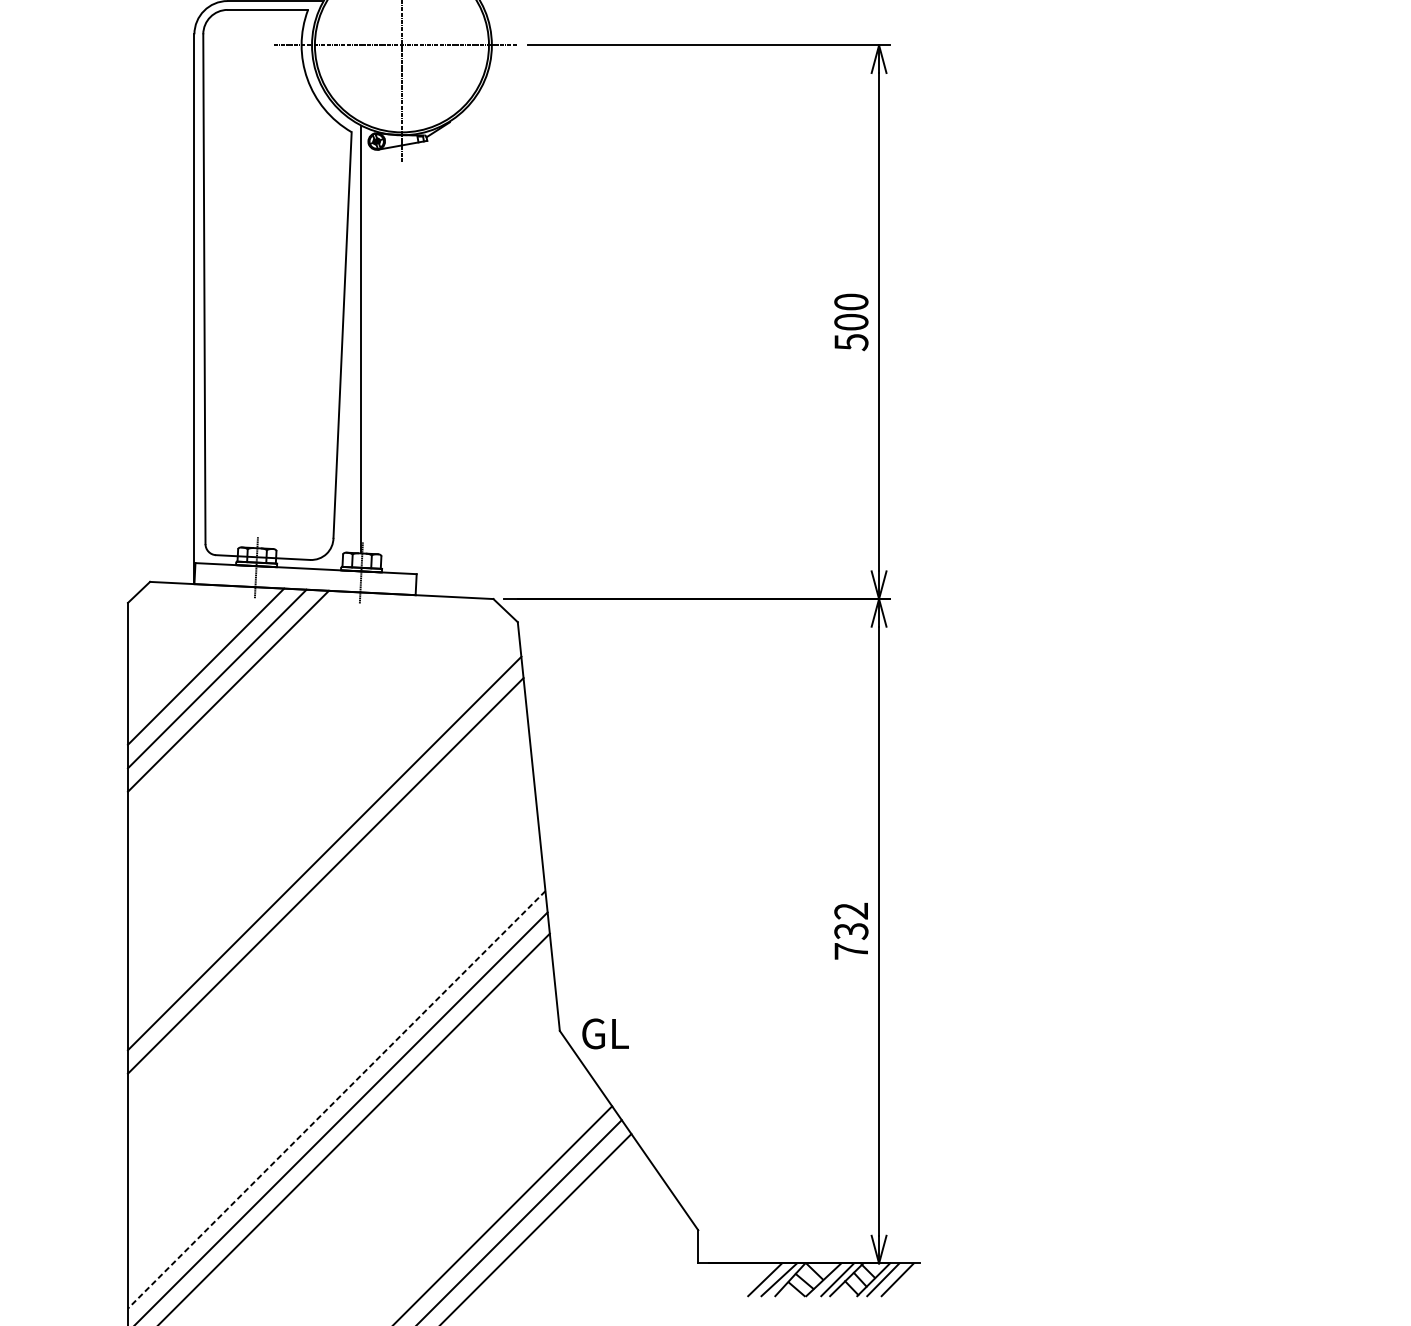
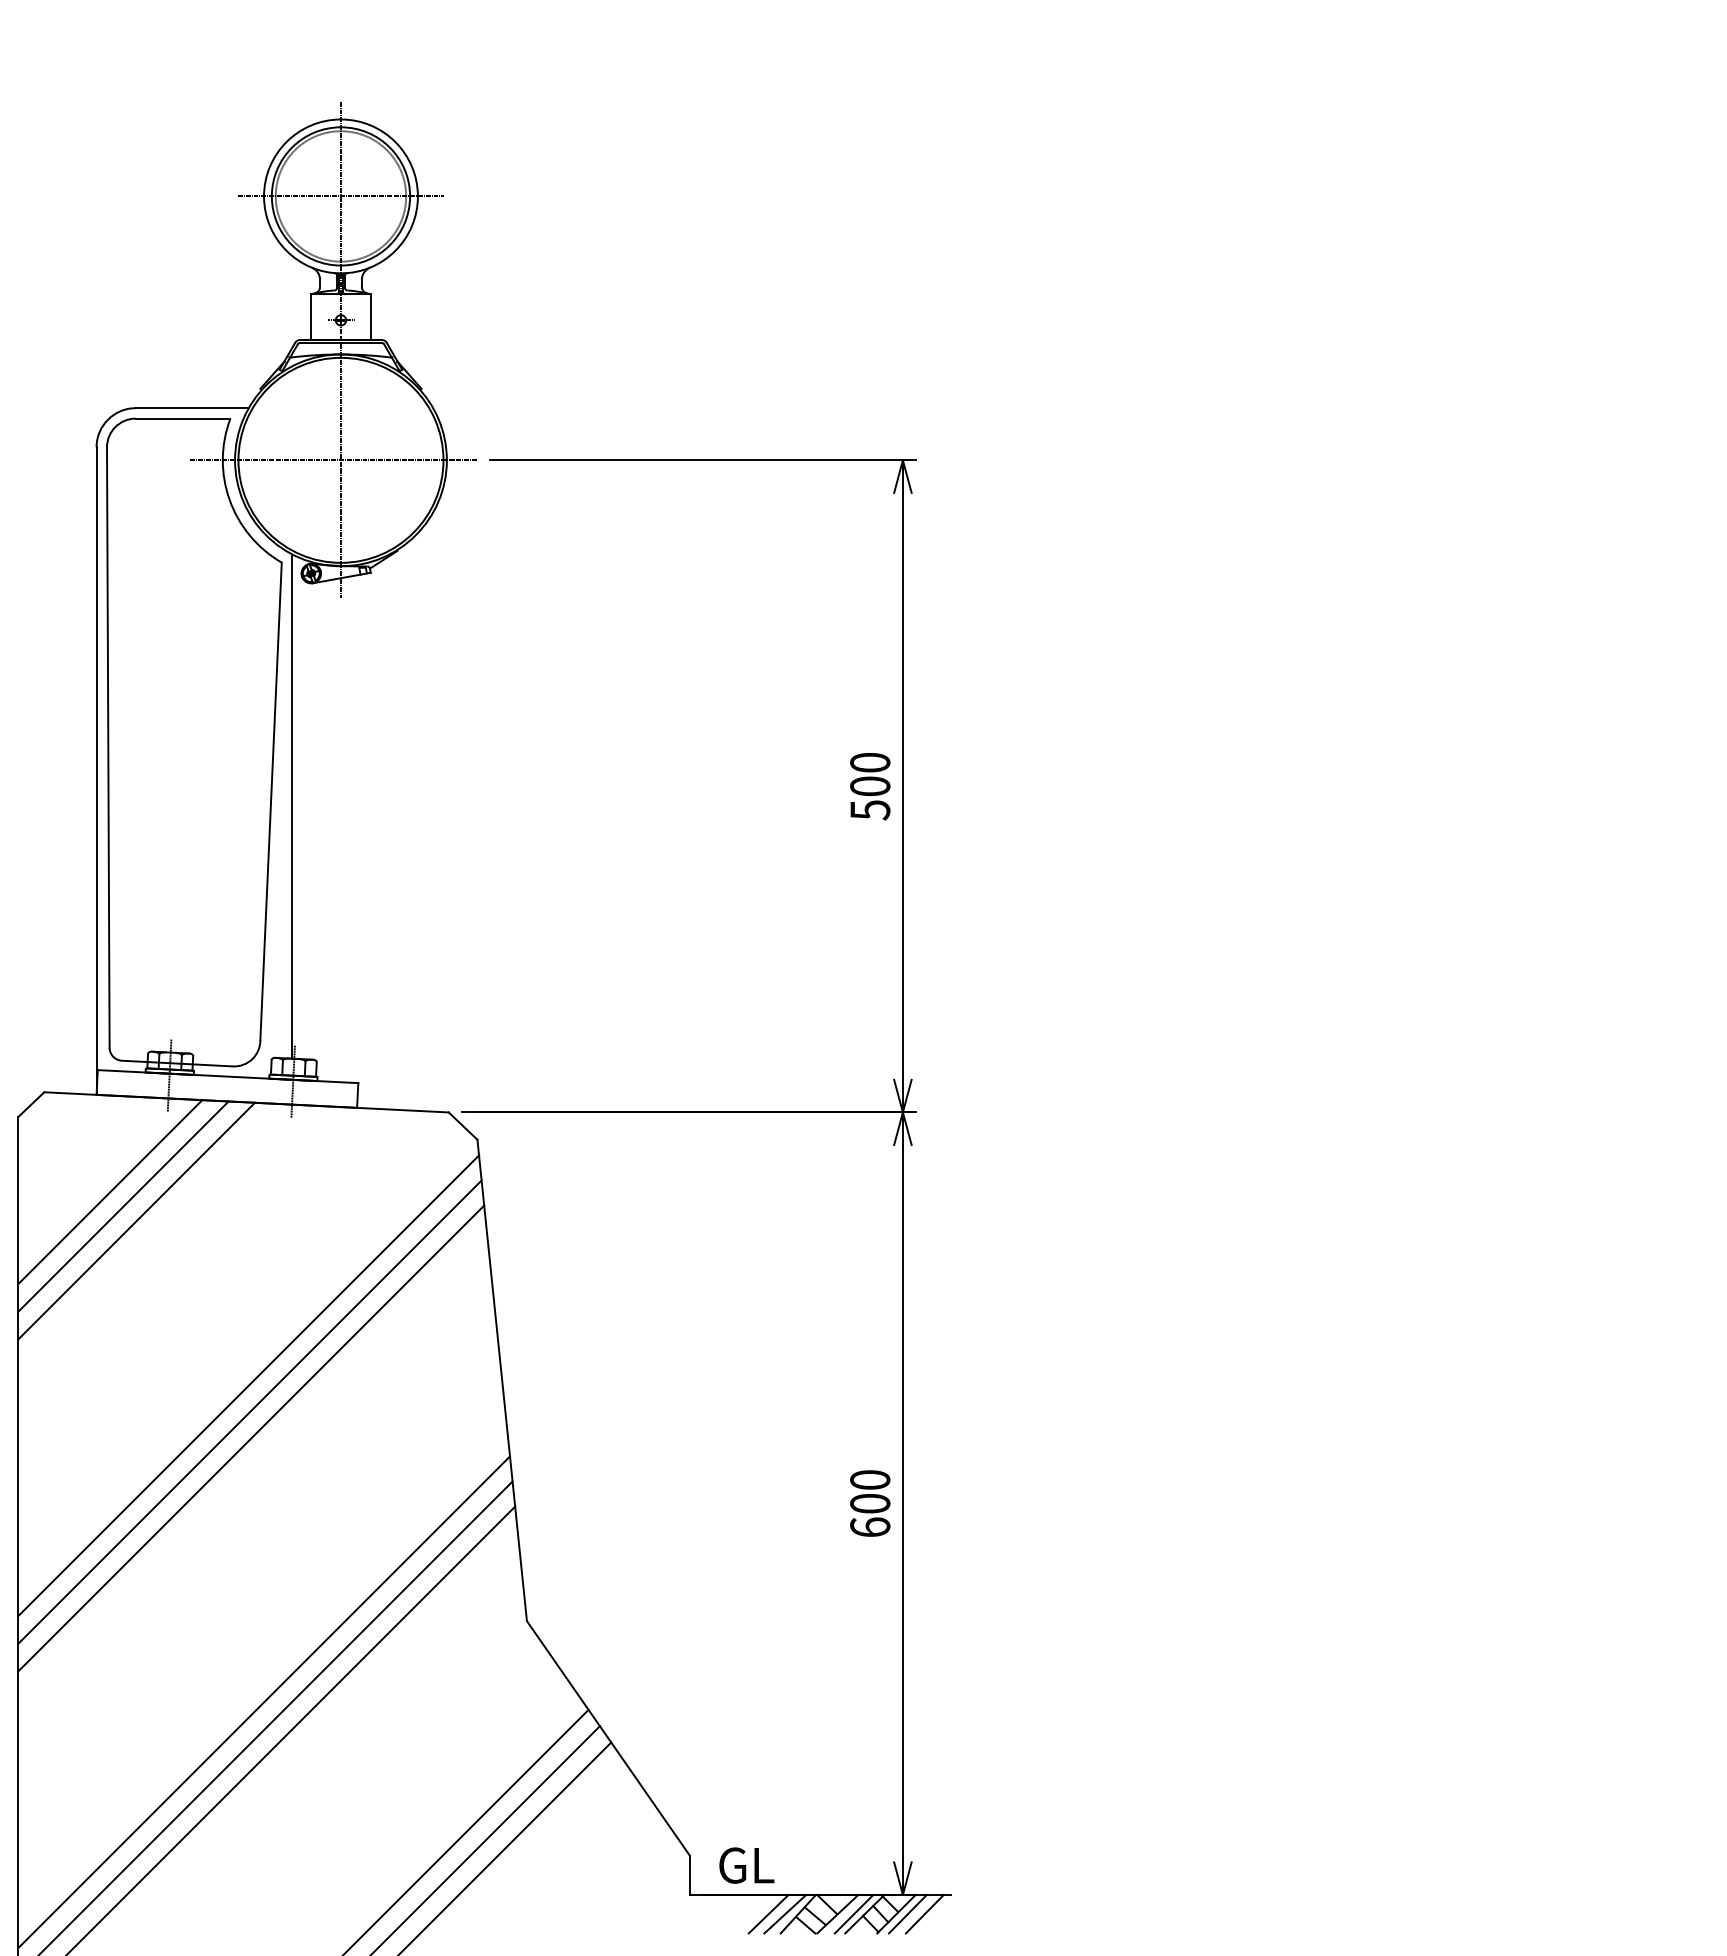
line: (323, 830) -> (248, 1385), added
text: (851, 931) -> (870, 1503), 732 -> 600
text: (605, 1033) -> (746, 1865), moved
line: (337, 1100) -> (264, 1702), dashed -> solid

